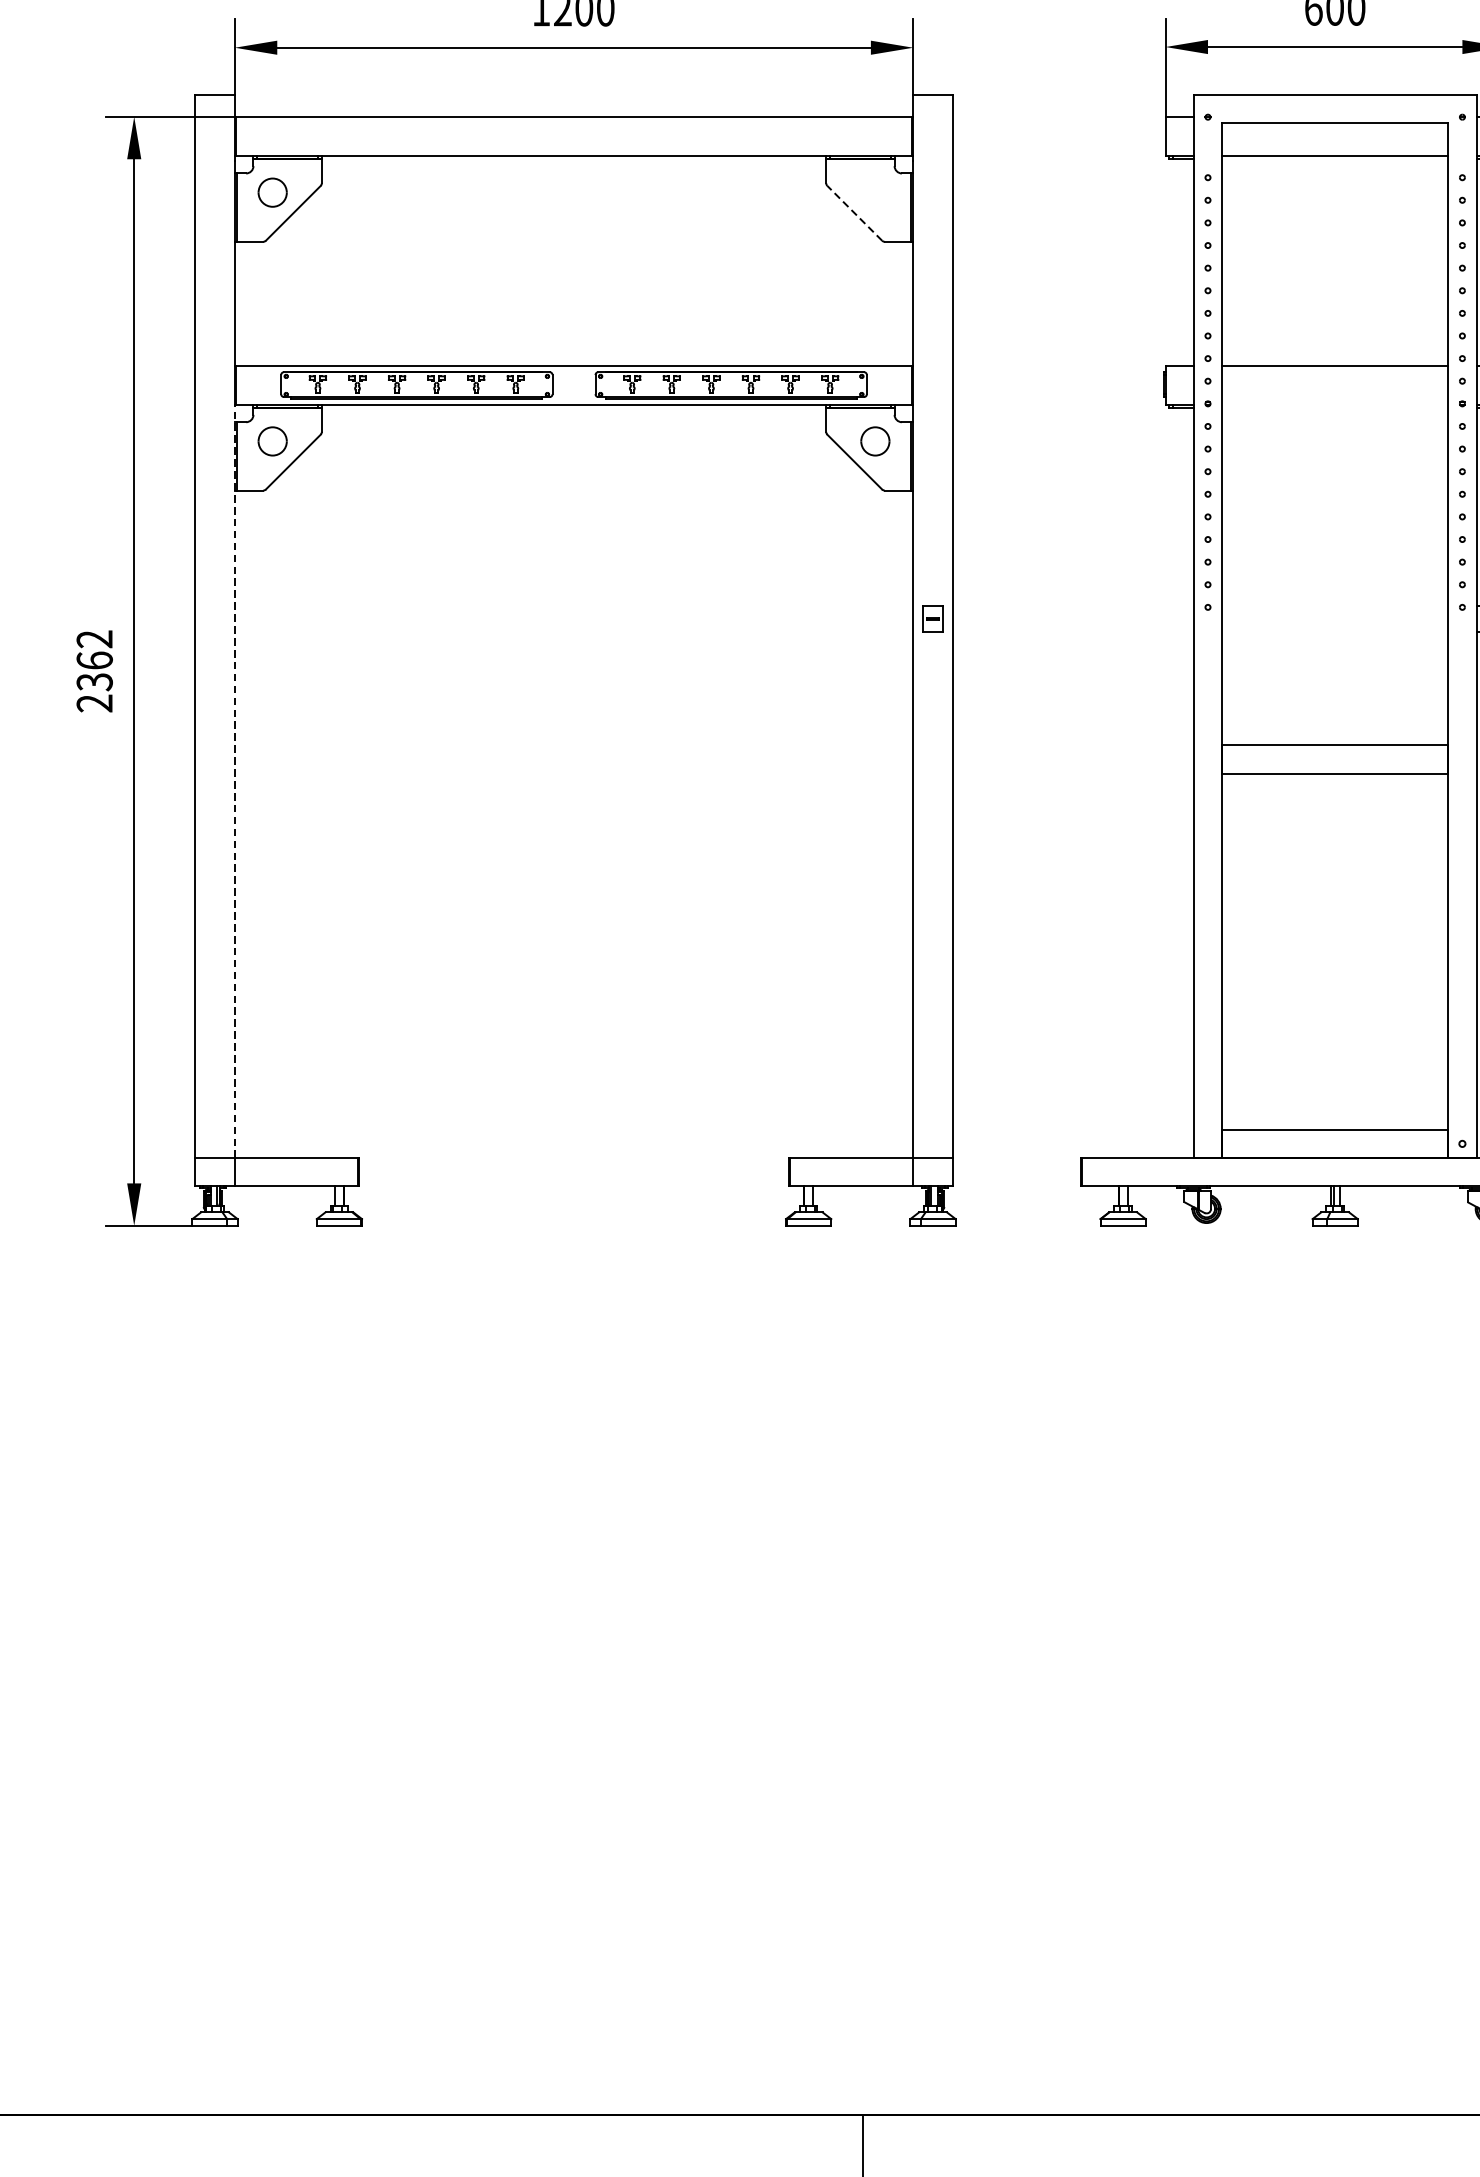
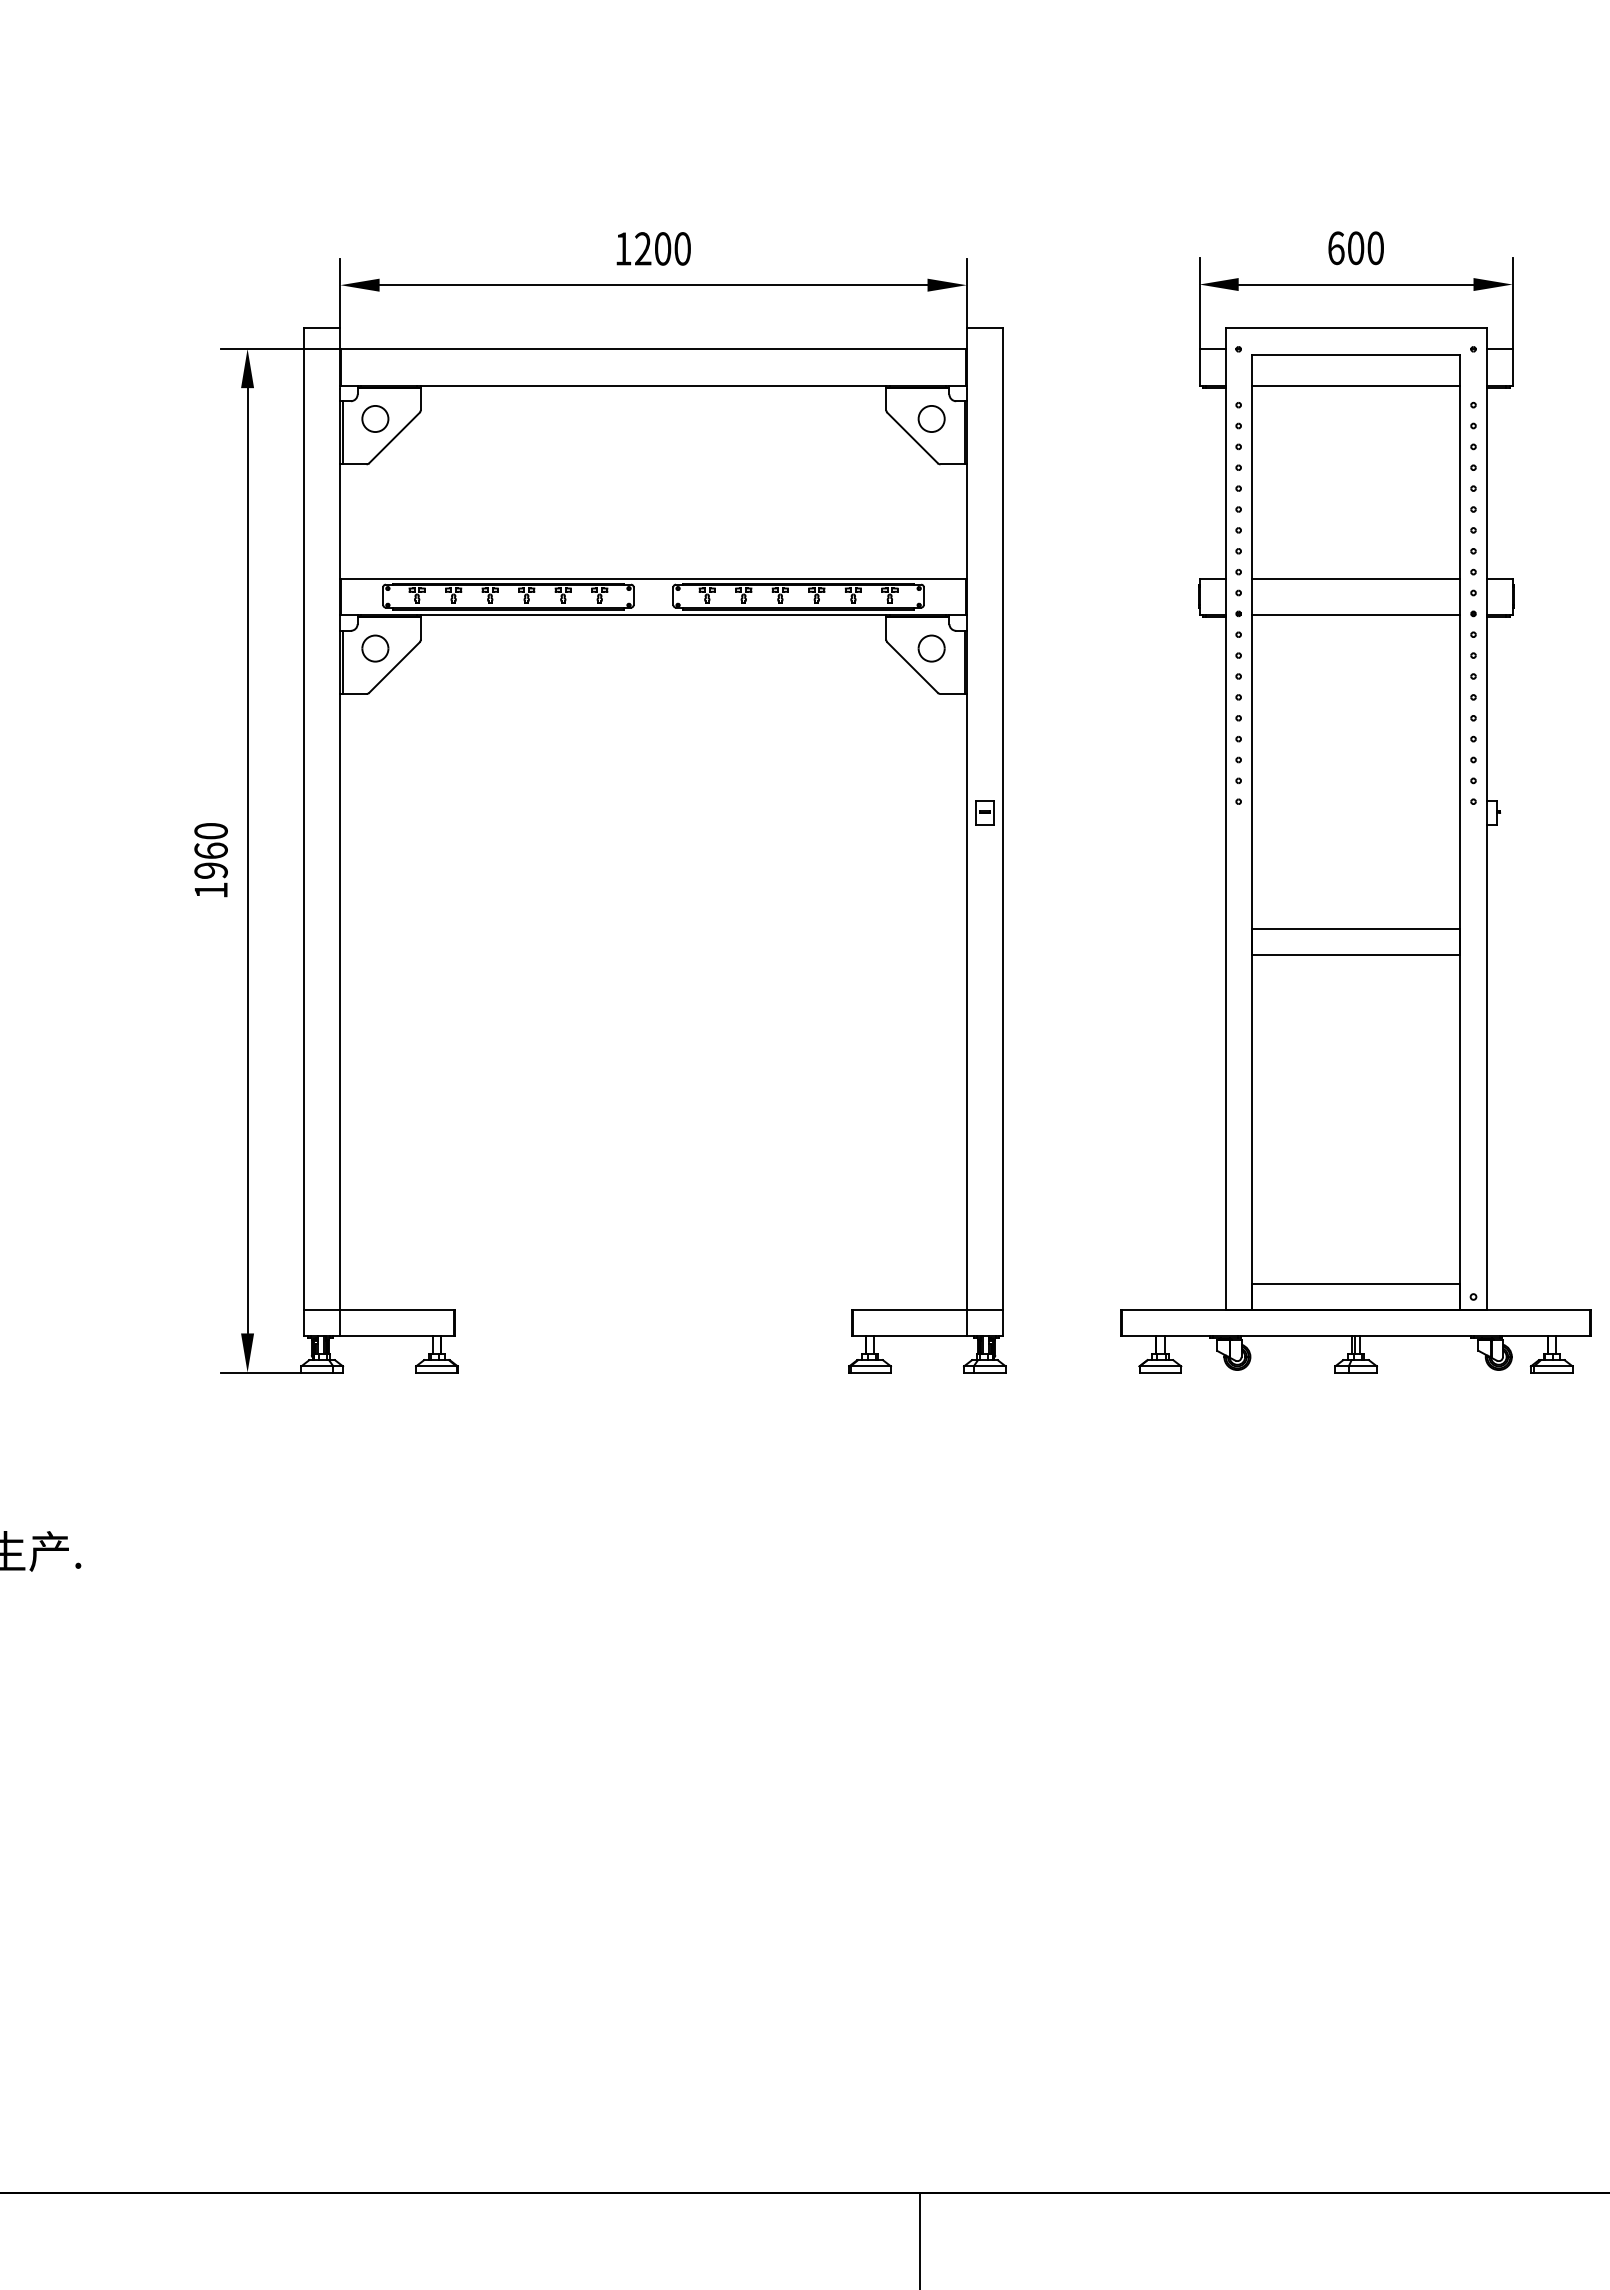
part: (875, 192) -> (931, 418), added
line: (854, 213) -> (912, 438), dashed -> solid
line: (1334, 405) -> (1355, 615), added
text: (94, 671) -> (210, 860), 2362 -> 1960
line: (234, 781) -> (340, 962), dashed -> solid

